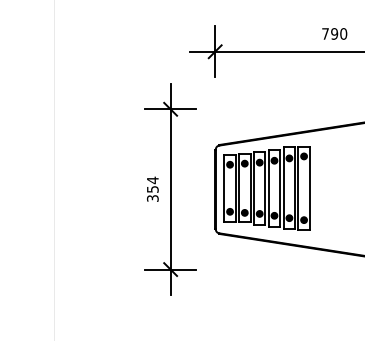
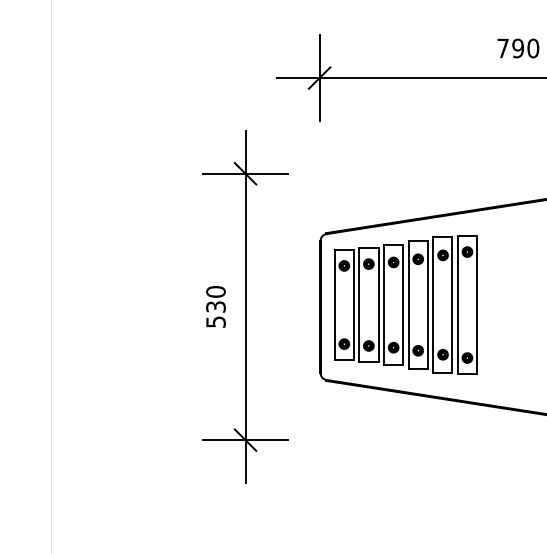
text: (152, 188) -> (215, 305), 354 -> 530

